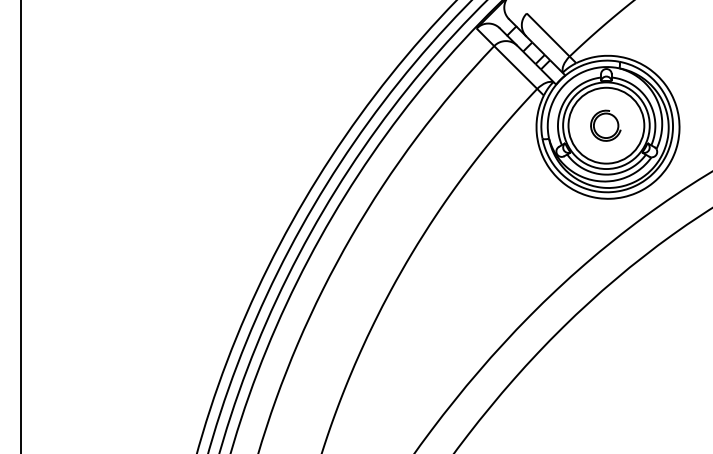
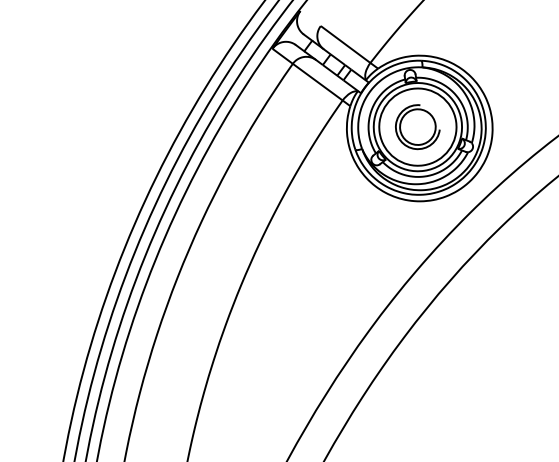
part: (605, 125) -> (416, 127), size x1.43

